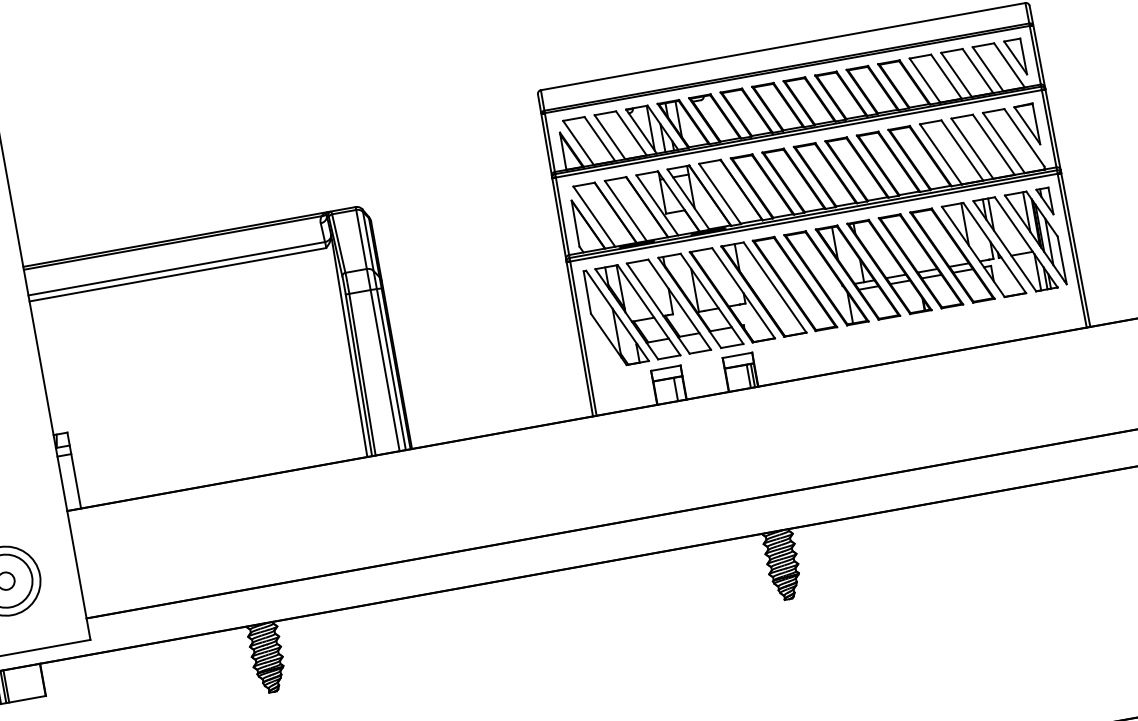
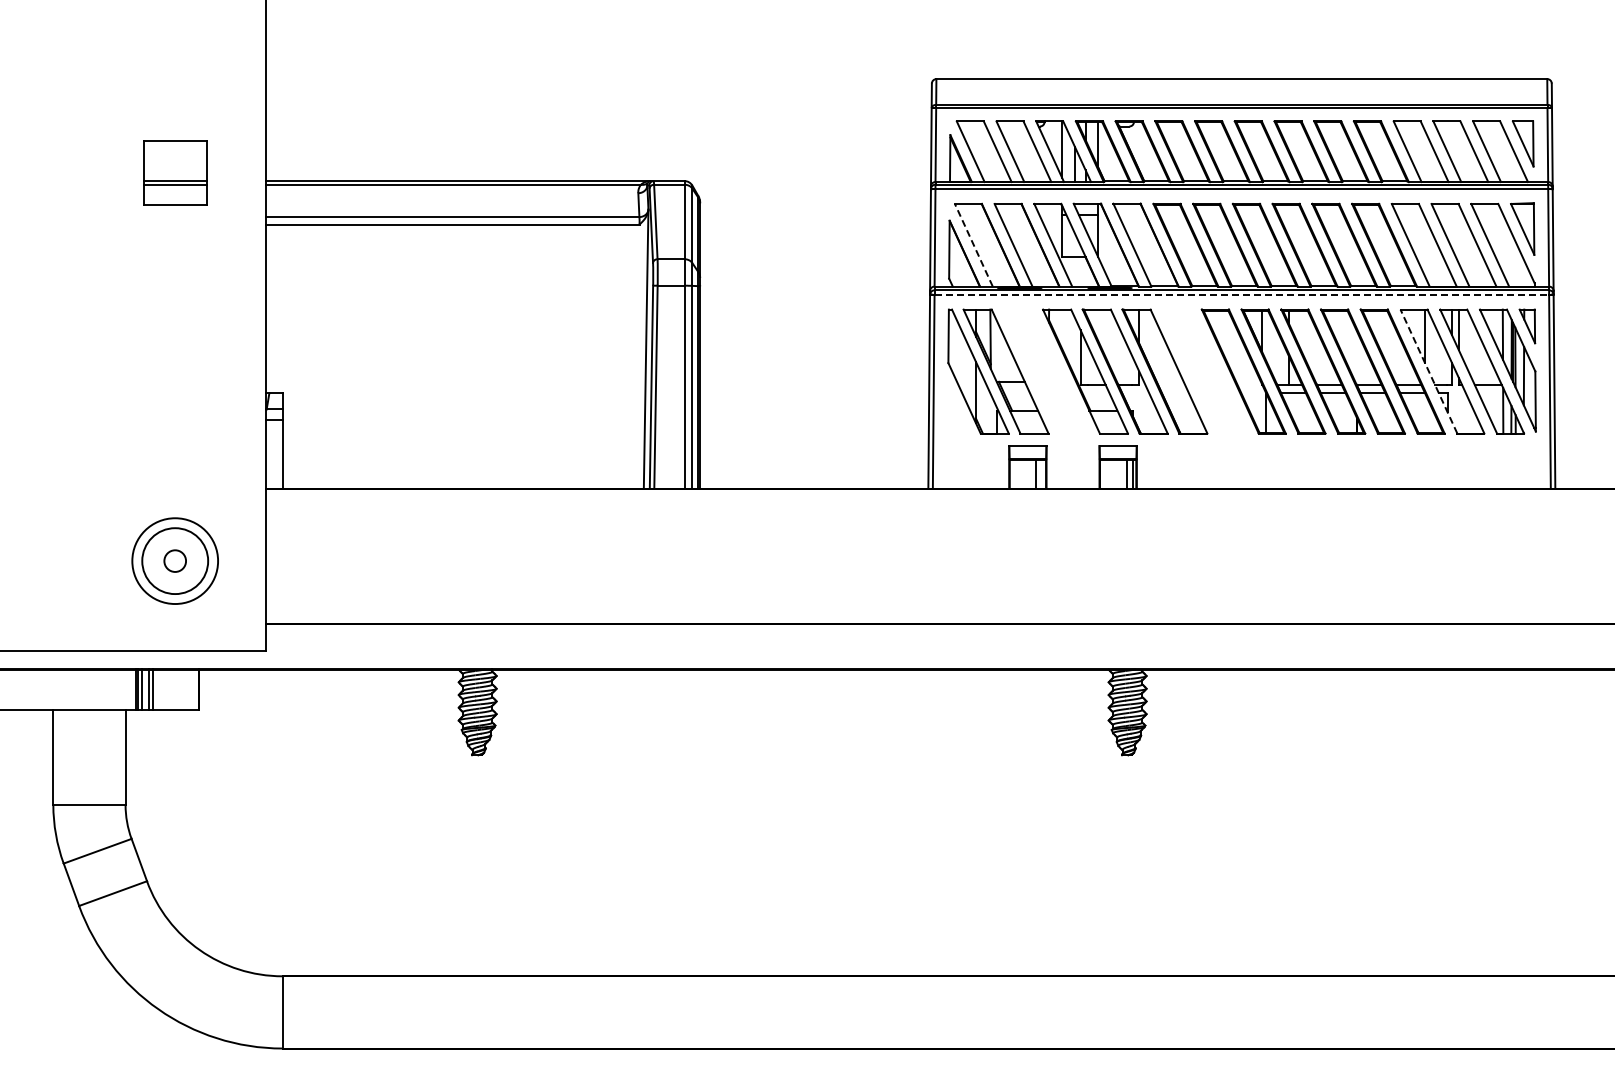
line: (593, 216) -> (973, 244), solid -> dashed
line: (814, 217) -> (1242, 294), solid -> dashed
line: (972, 251) -> (1428, 371), solid -> dashed
part: (795, 283) -> (1204, 371), removed
part: (669, 306) -> (1045, 371), removed

